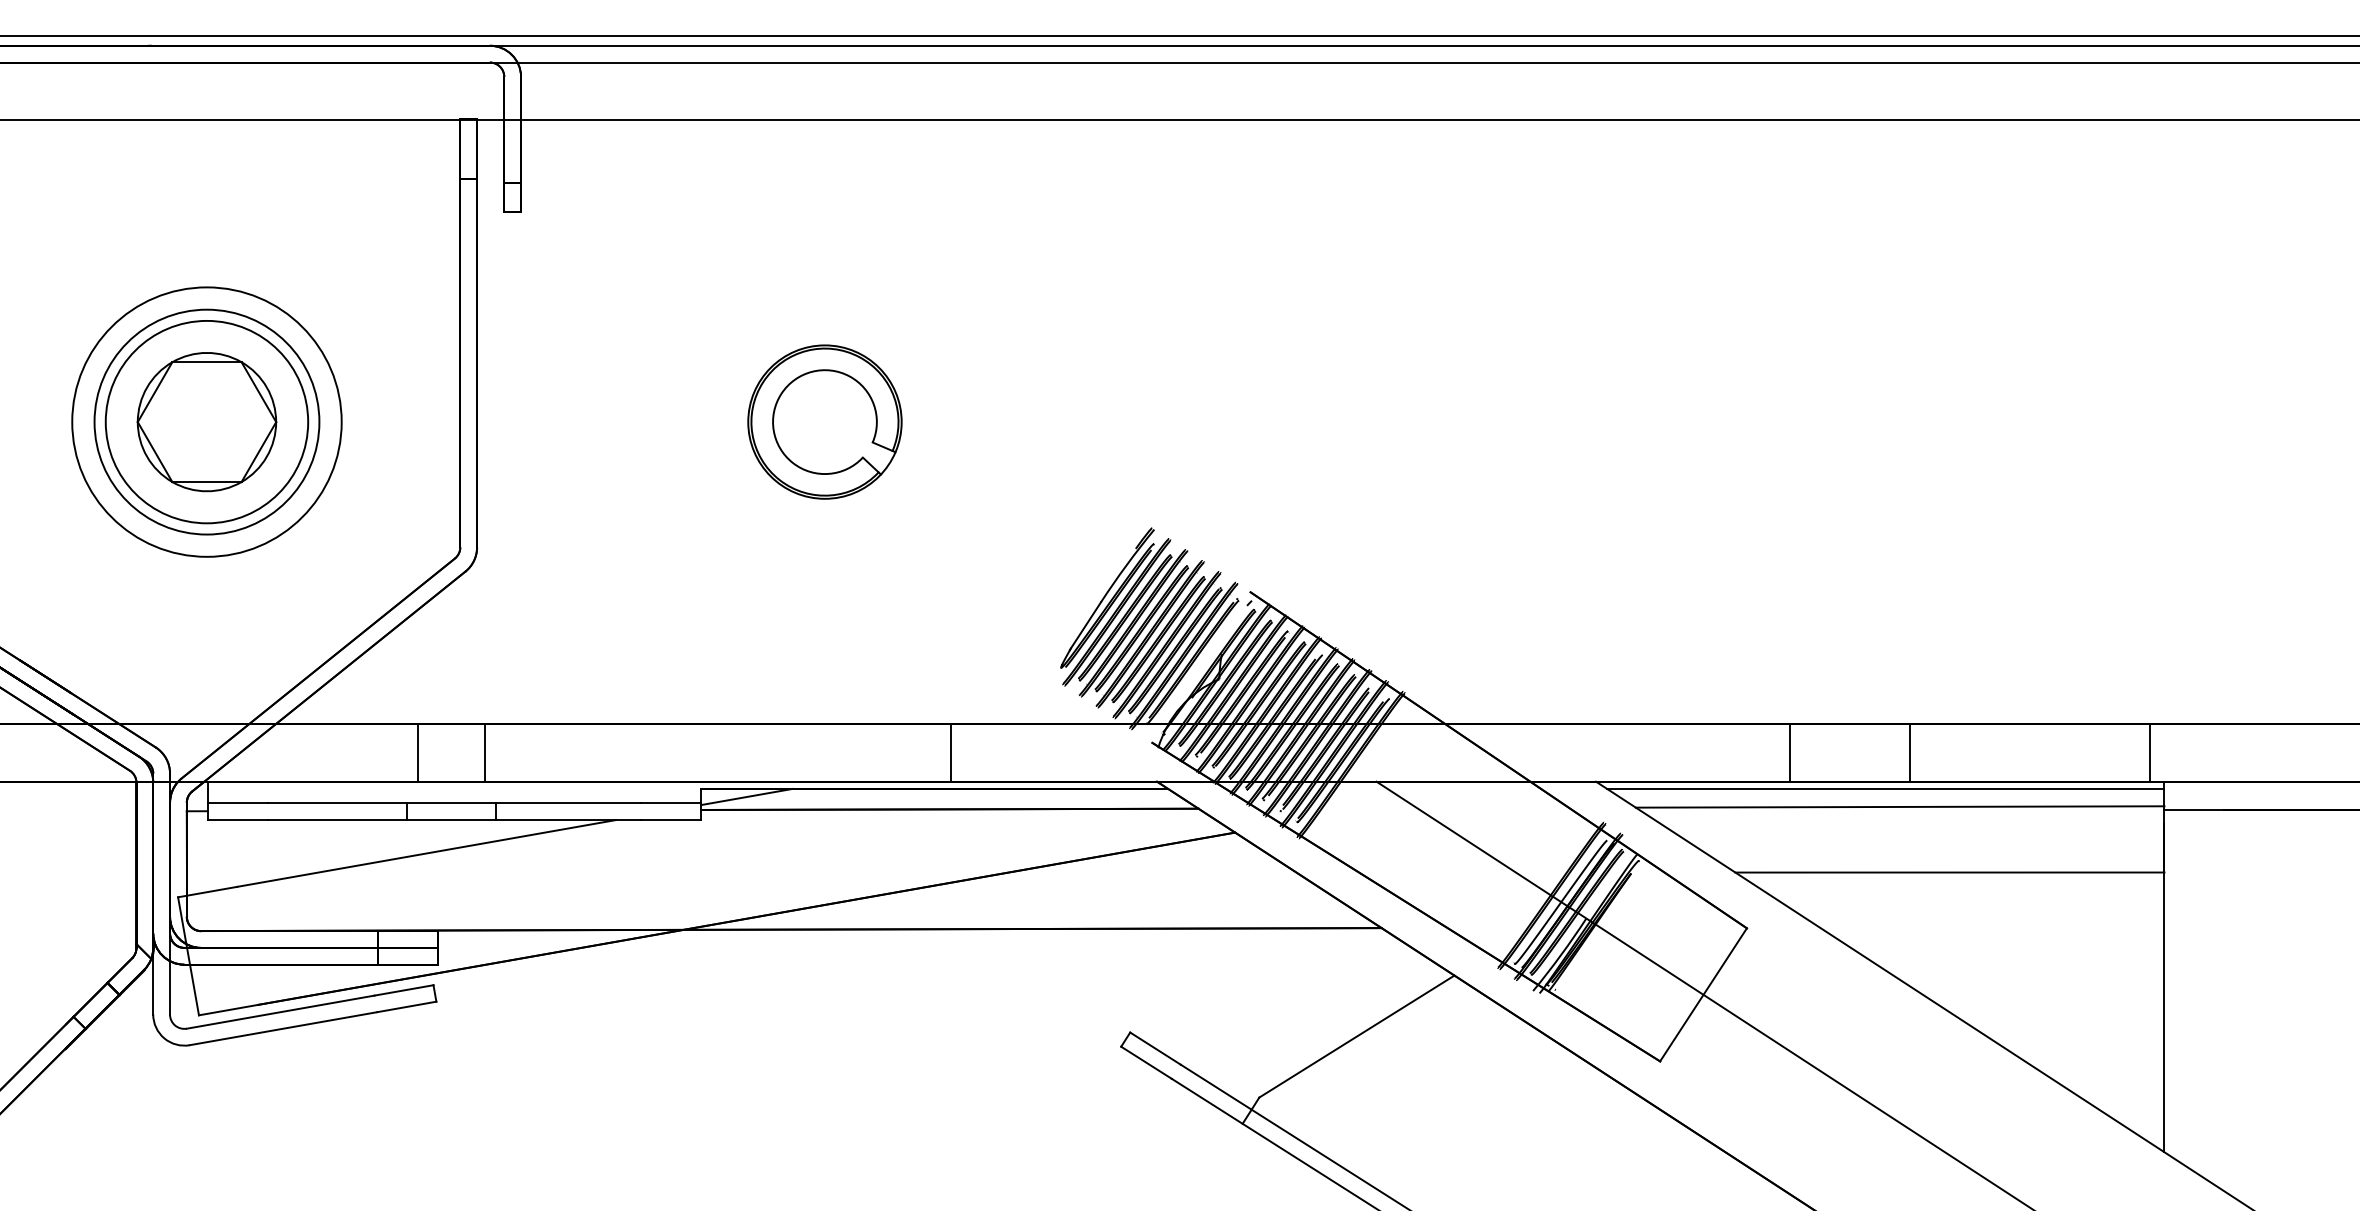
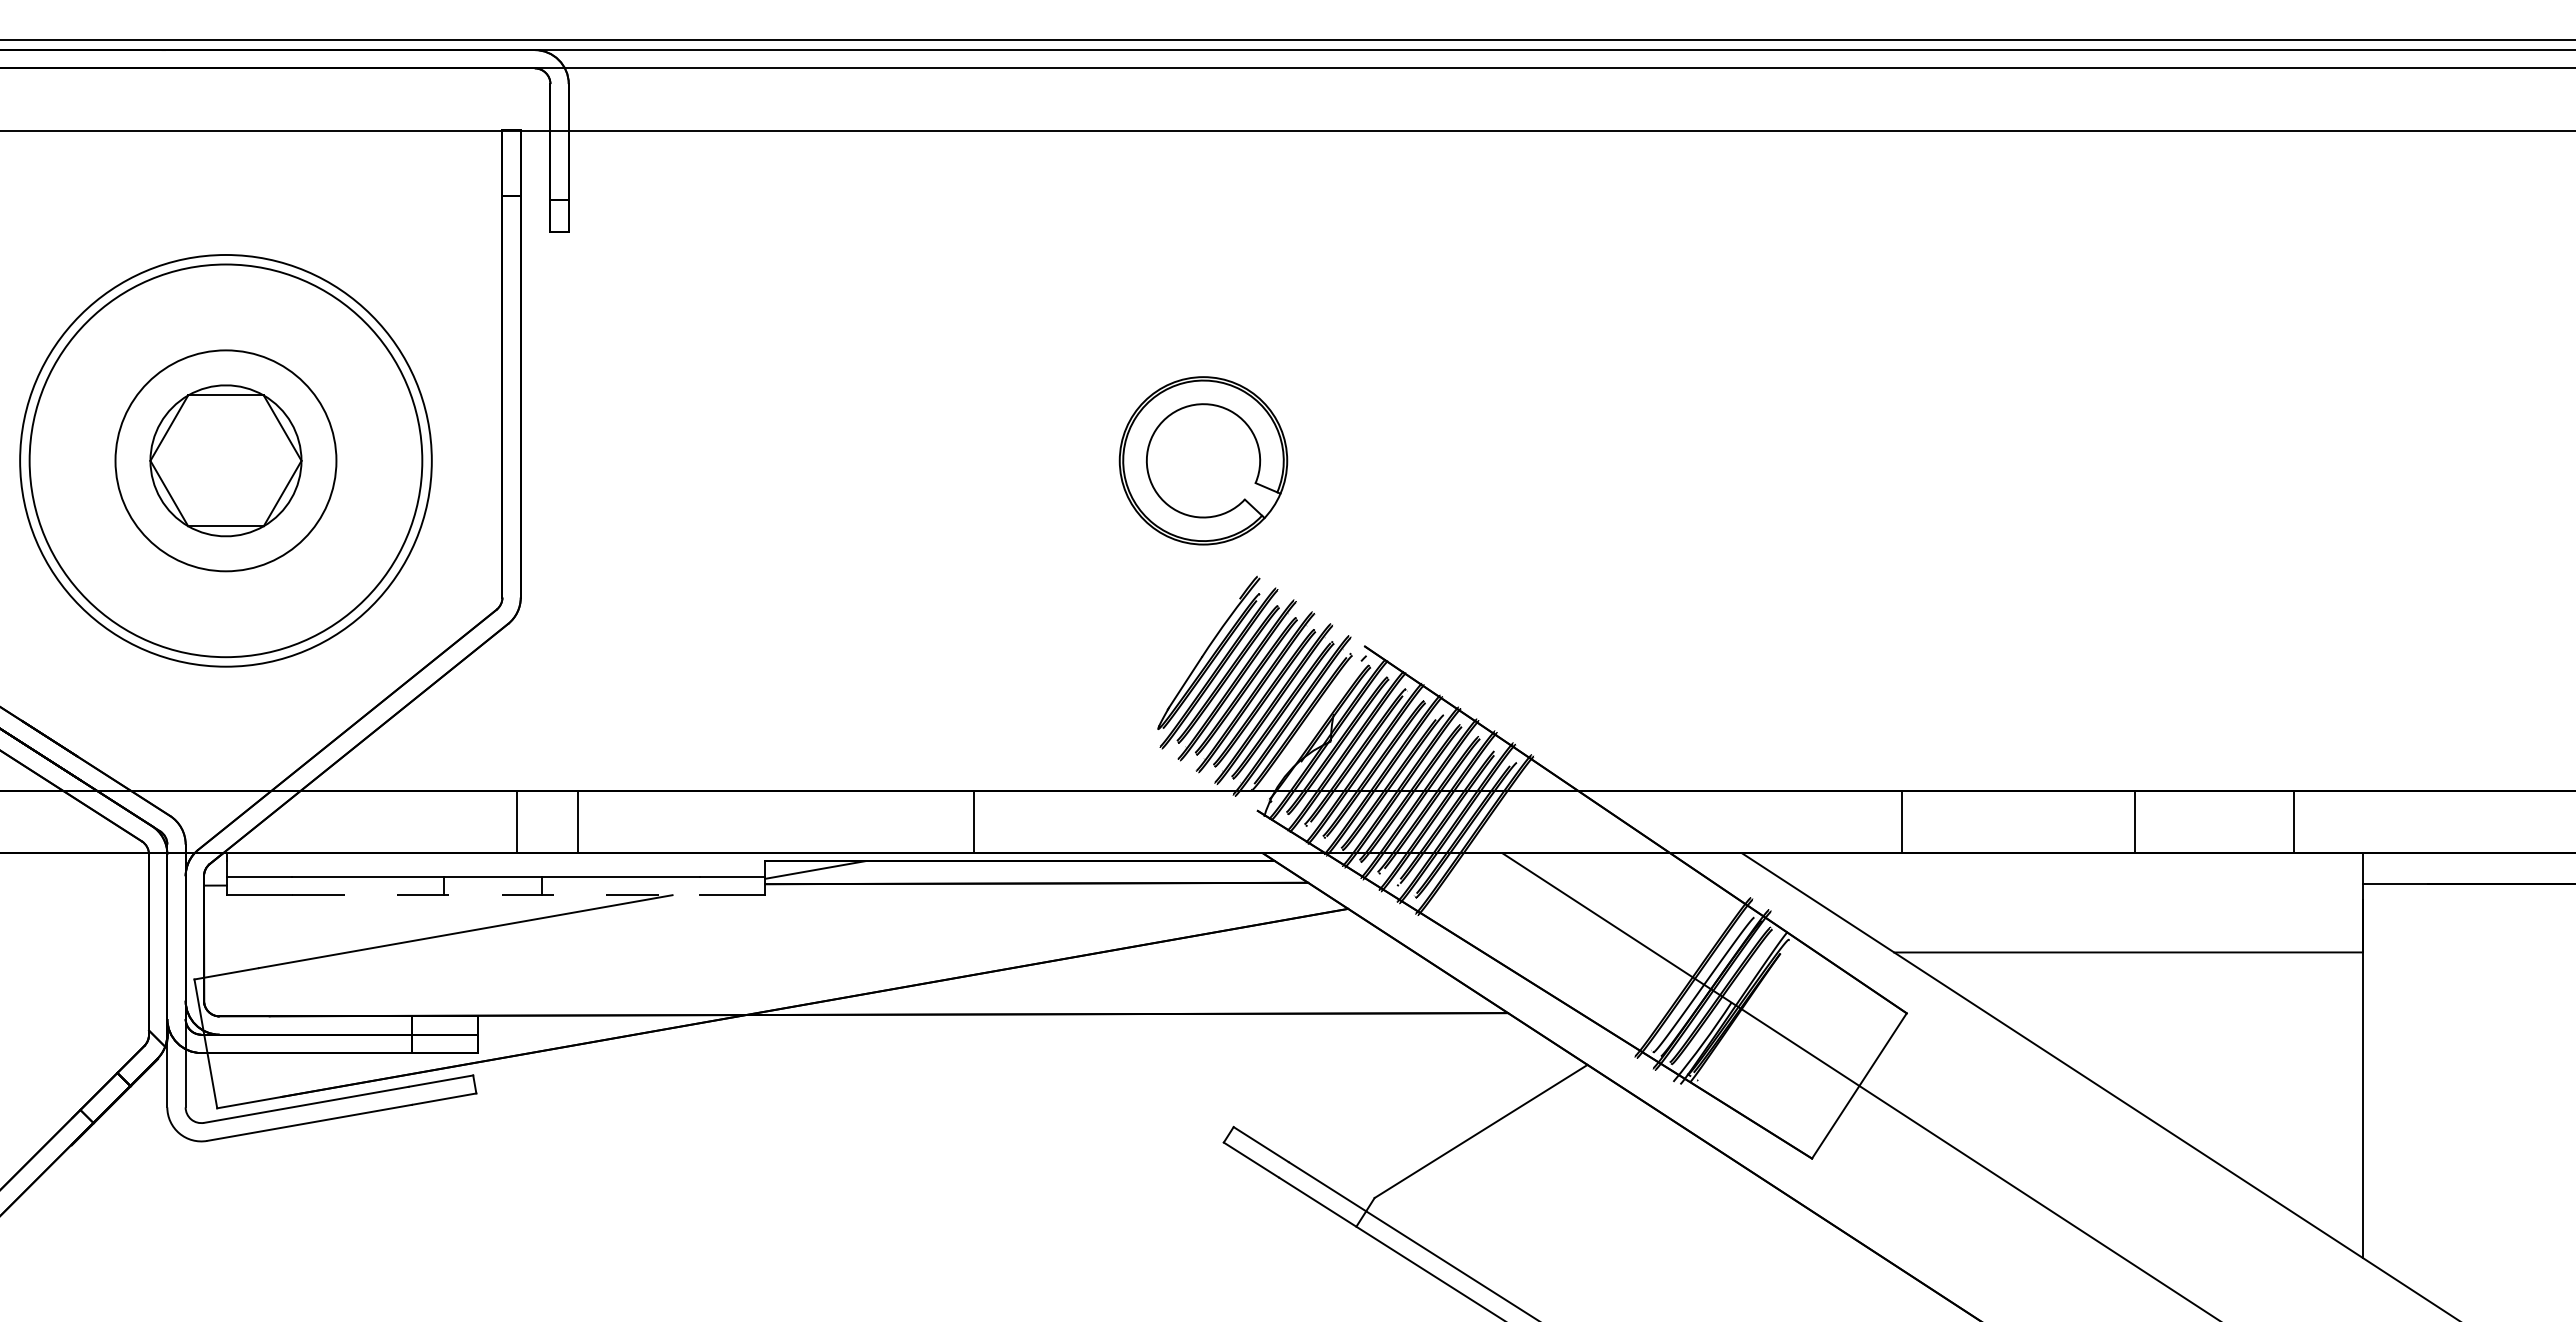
circle: (206, 421) -> (225, 460), size x1.4
circle: (206, 421) -> (225, 460), size x1.6
part: (824, 421) -> (1203, 460), moved
line: (418, 752) -> (517, 821), moved
line: (485, 752) -> (577, 821), moved
line: (951, 752) -> (974, 821), moved
line: (1789, 752) -> (1901, 821), moved
line: (1909, 752) -> (2134, 821), moved
line: (2149, 752) -> (2294, 821), moved
line: (1885, 789) -> (2058, 861), removed
line: (1899, 806) -> (2073, 880), removed
line: (454, 820) -> (496, 895), solid -> dashed

